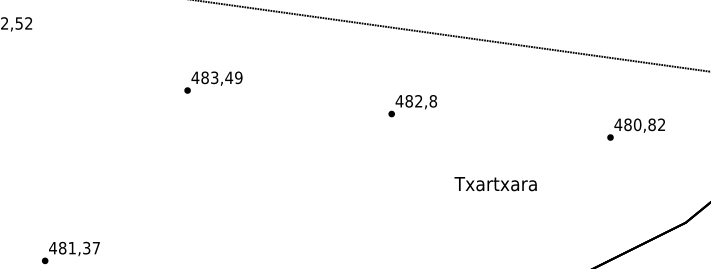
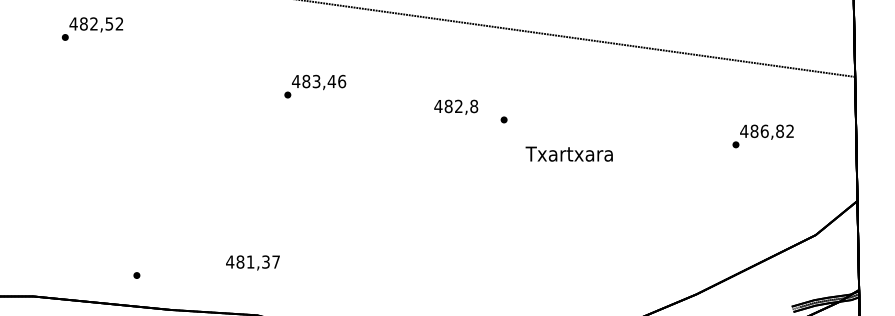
text: (239, 77) -> (342, 81), 483,49 -> 483,46
text: (416, 101) -> (456, 106), moved
text: (637, 123) -> (764, 130), 480,82 -> 486,82
text: (494, 183) -> (568, 153), moved
text: (74, 248) -> (252, 262), moved

